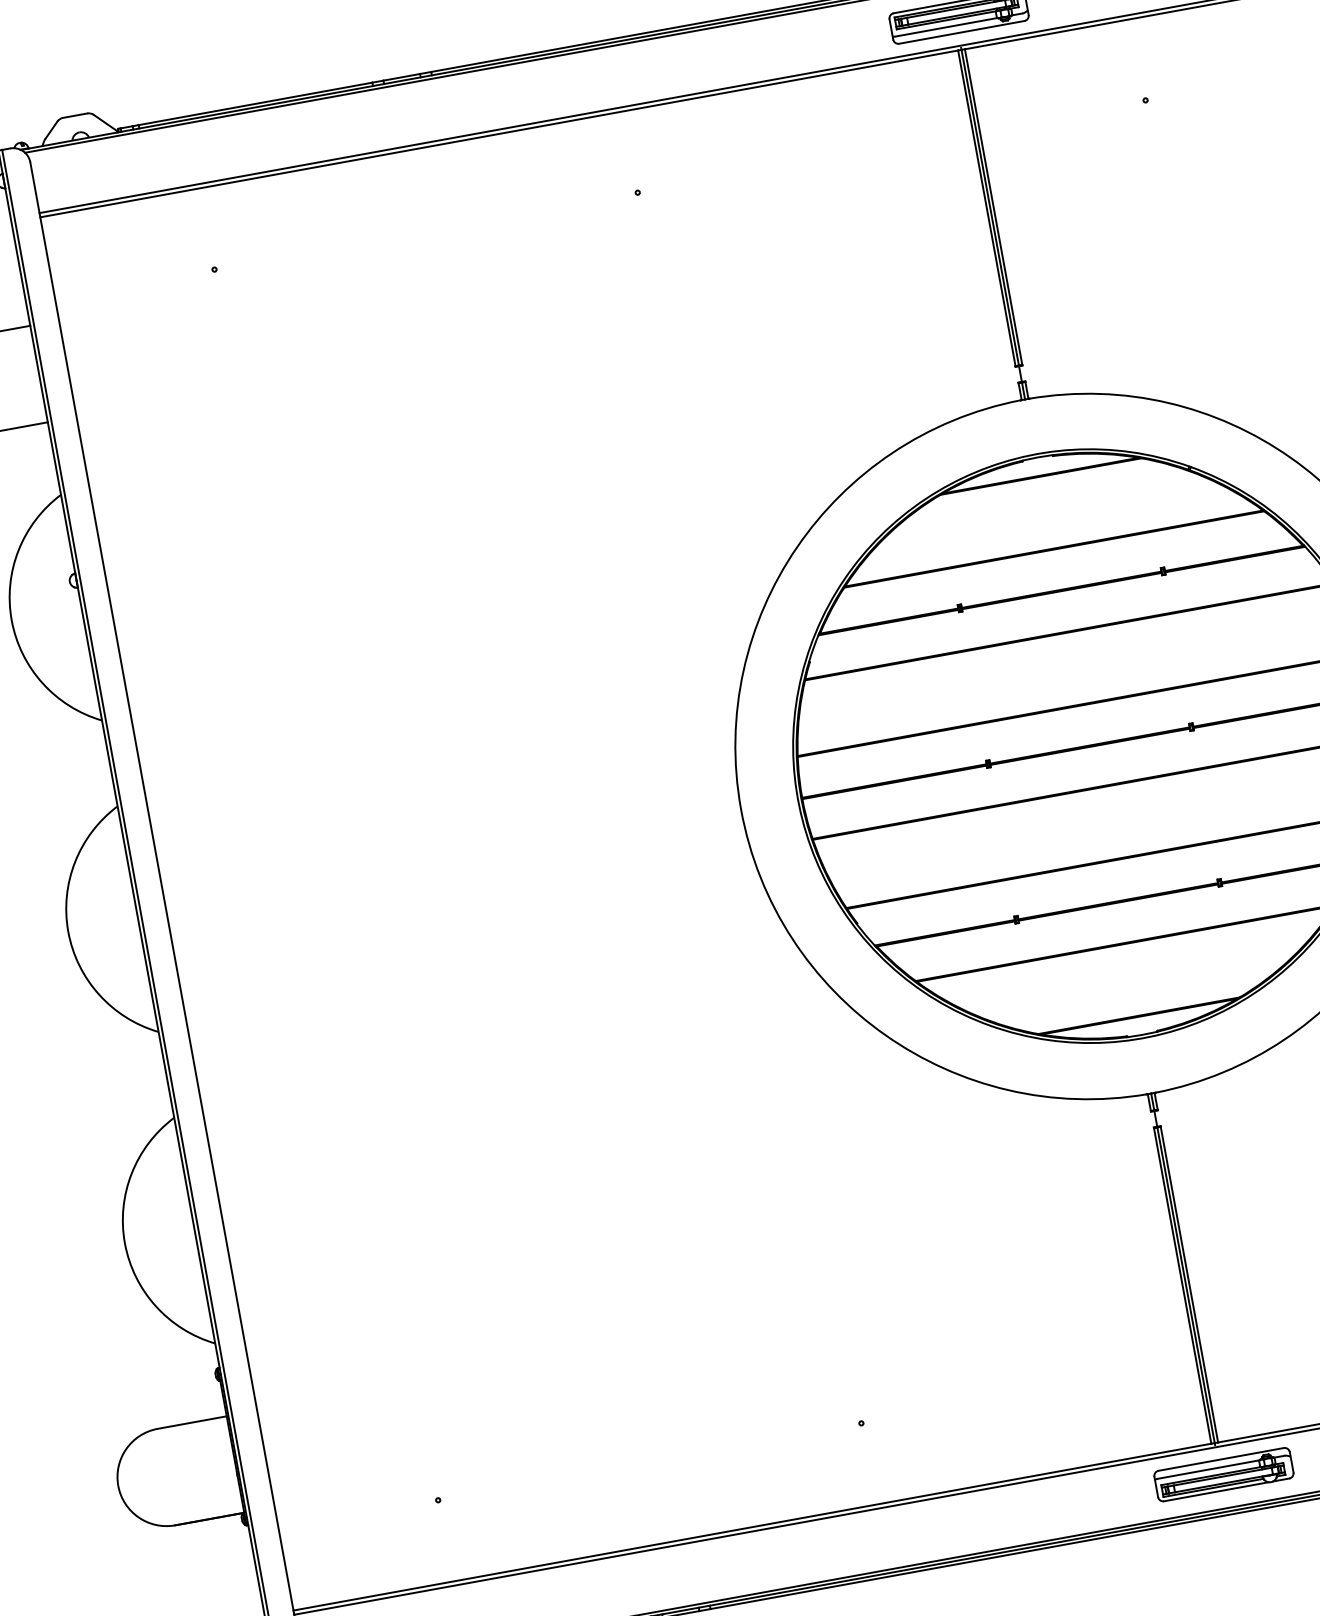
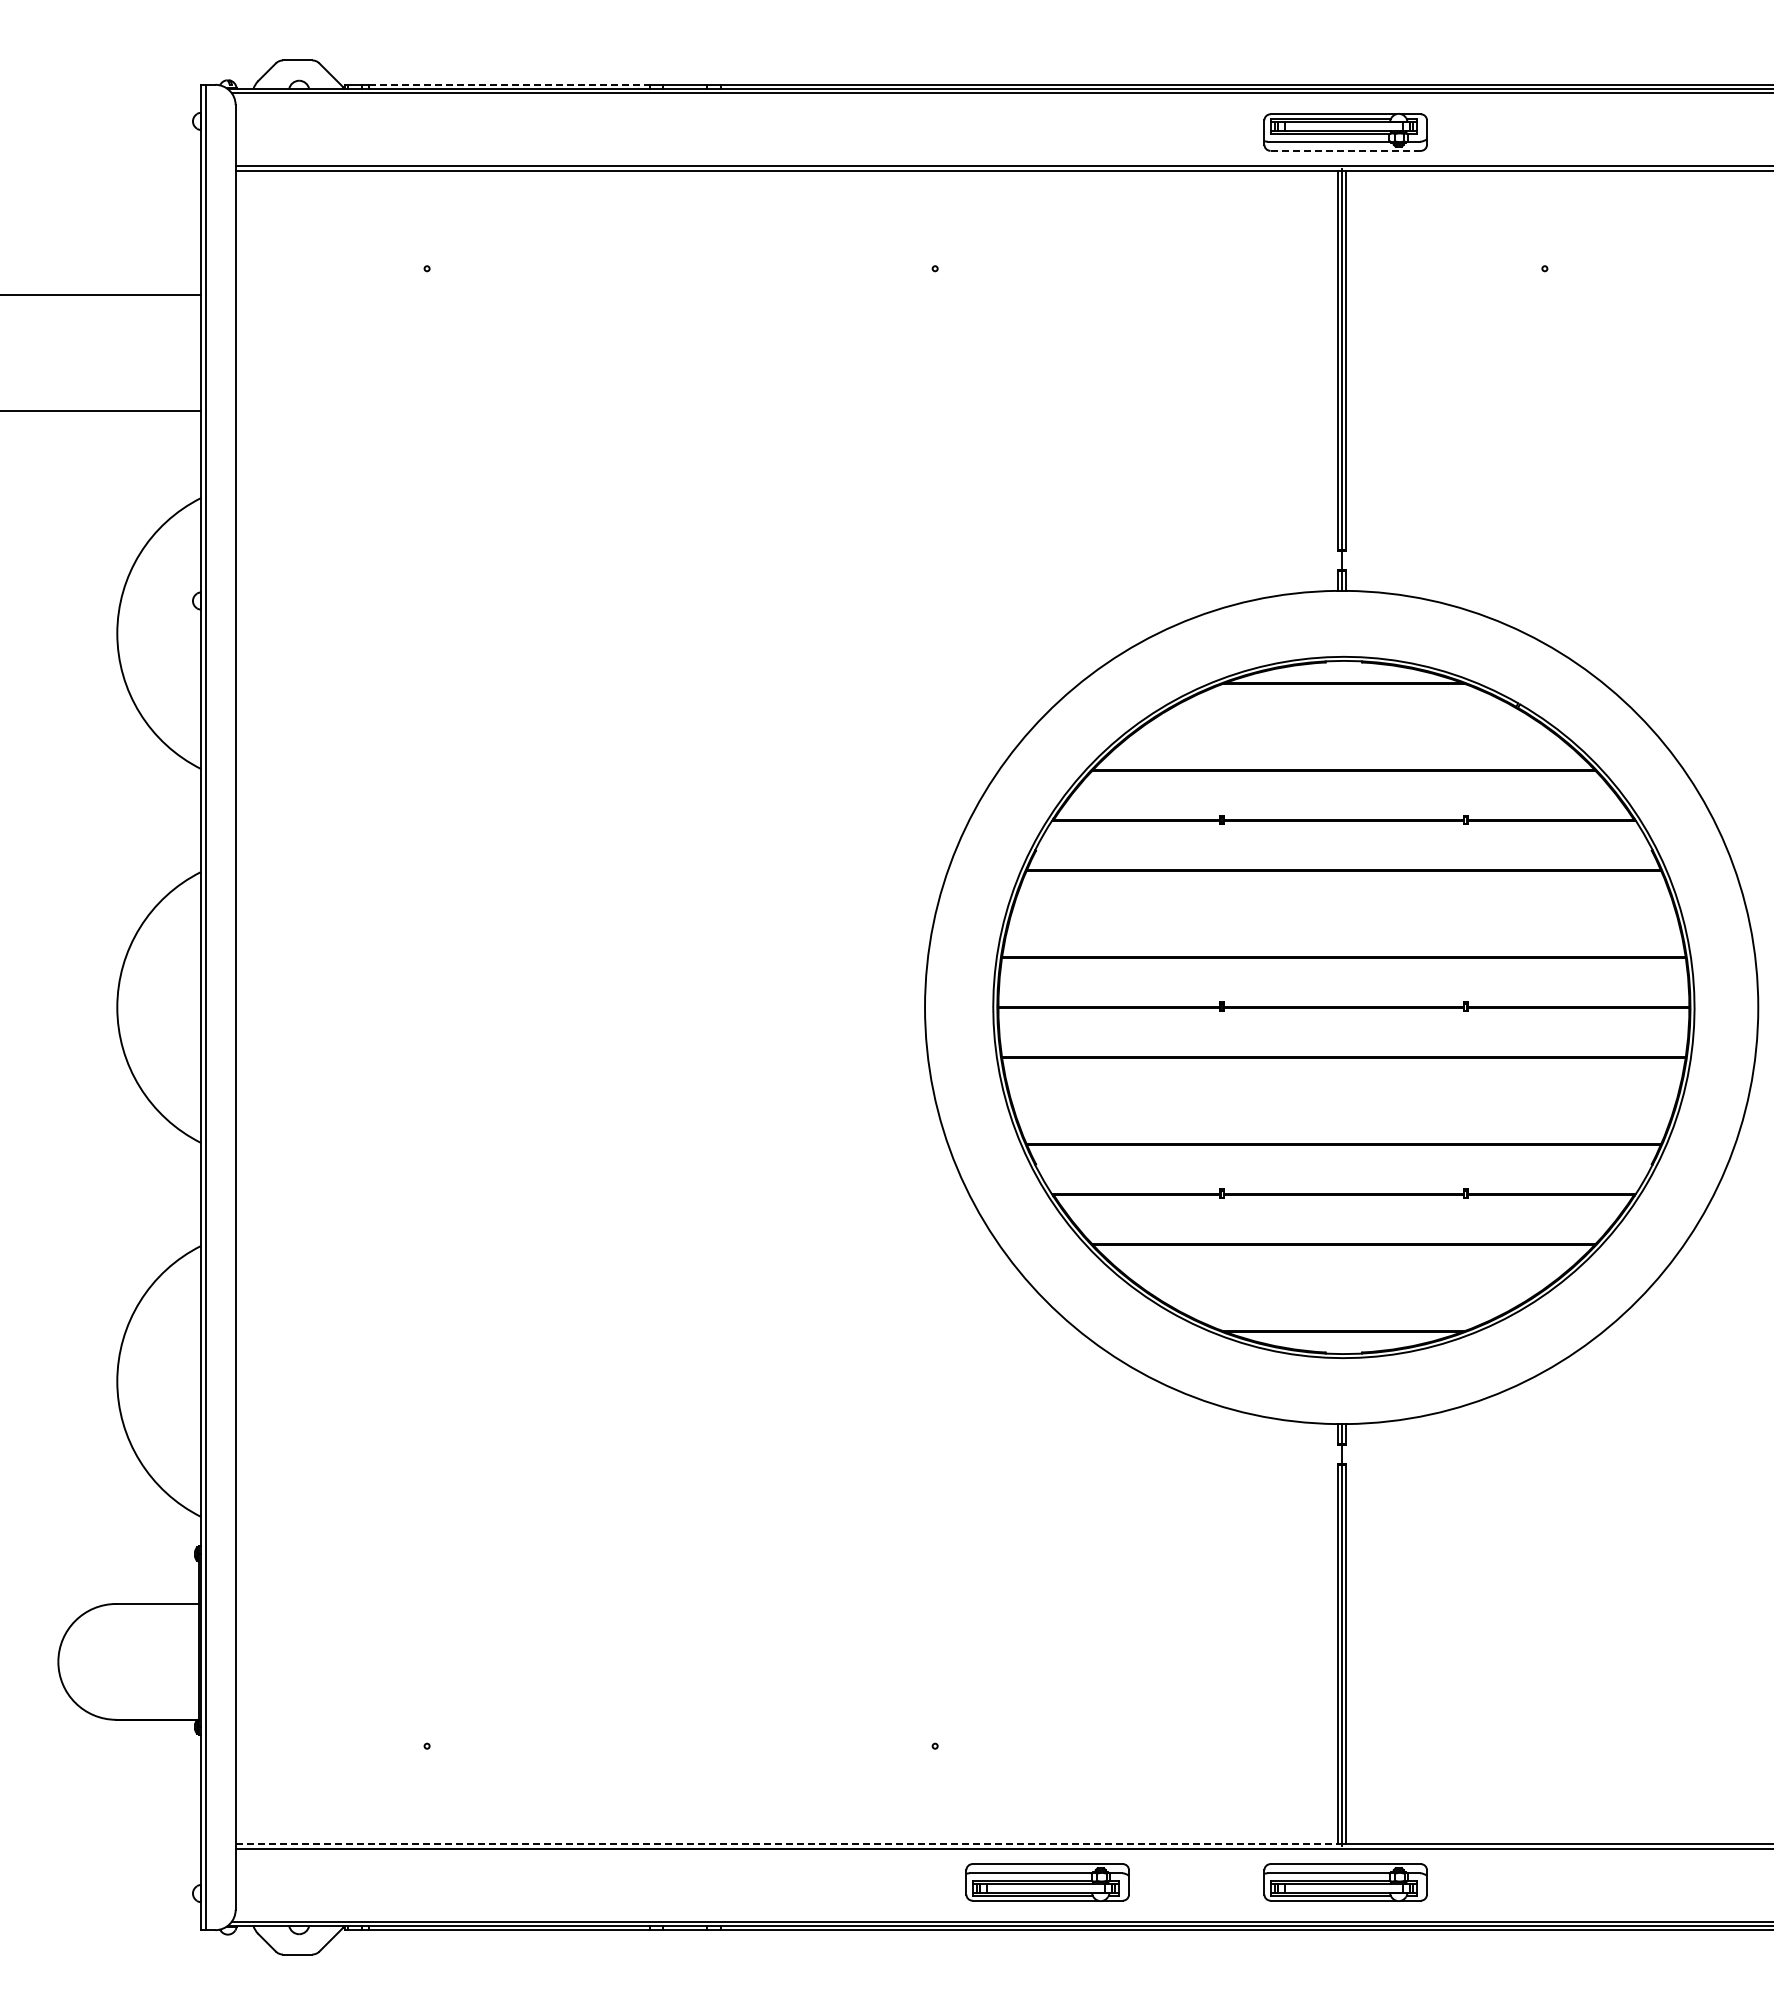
line: (962, 31) -> (1346, 150), solid -> dashed
line: (256, 103) -> (510, 84), solid -> dashed
part: (975, 1519) -> (1047, 1882), added
line: (752, 1526) -> (786, 1843), solid -> dashed

